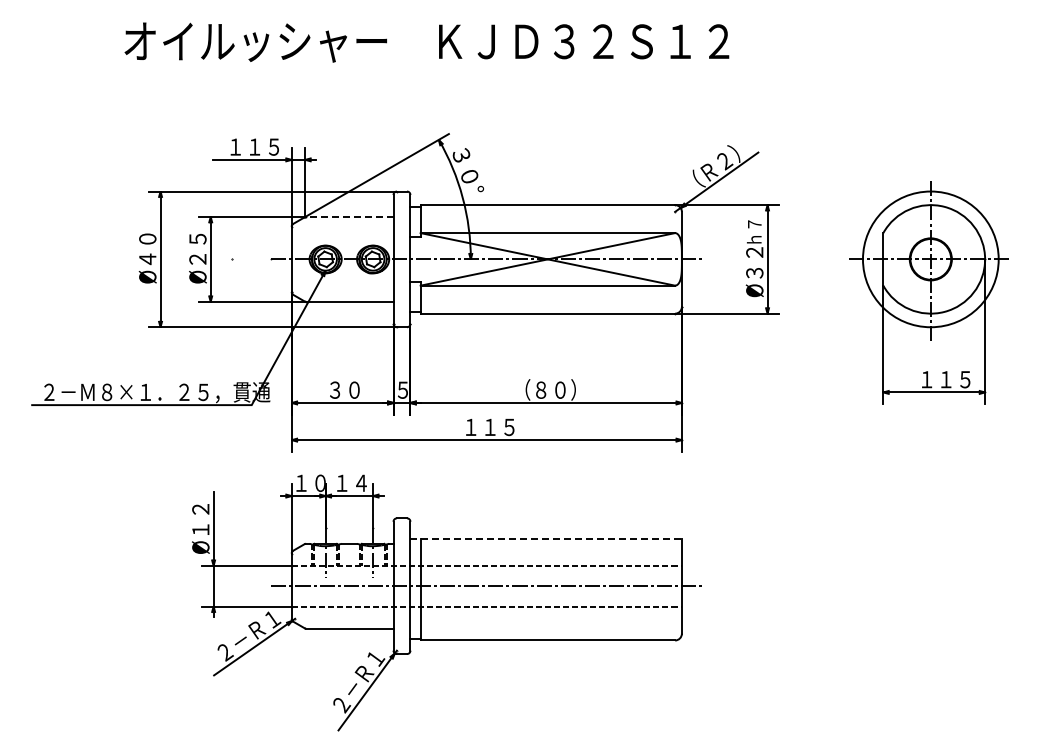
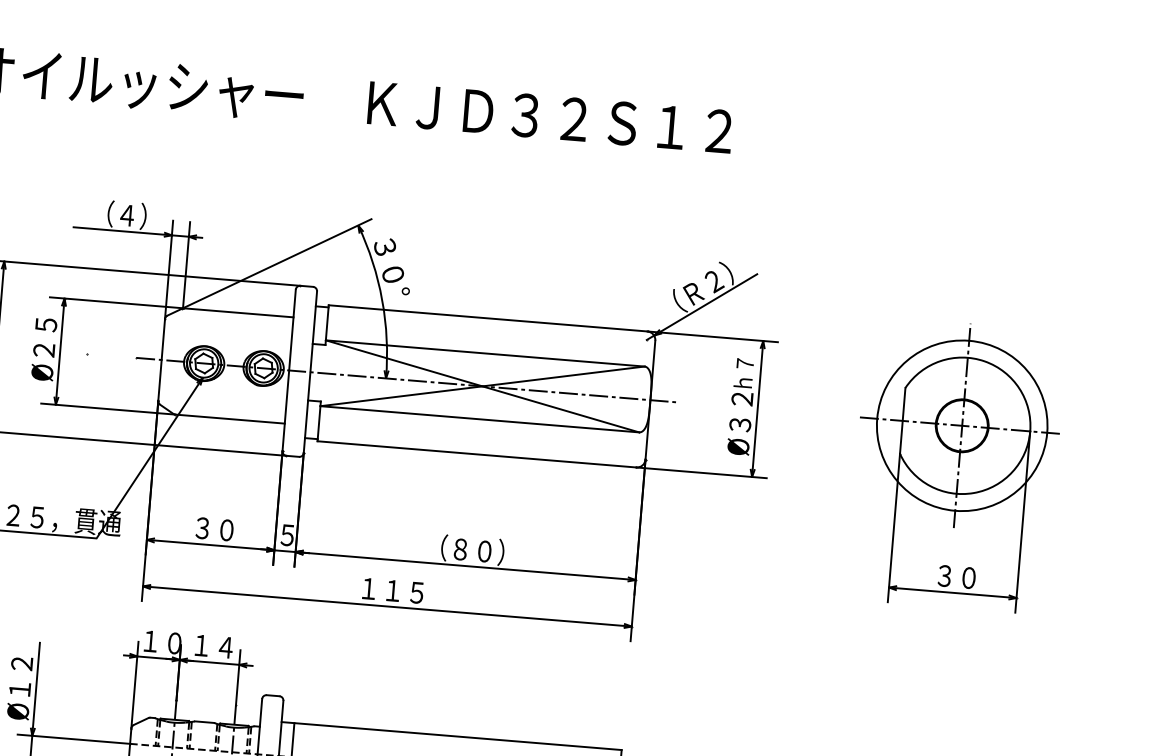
text: (254, 146) -> (126, 214), １１５ -> （４）
line: (349, 216) -> (238, 312), dashed -> solid
text: (945, 379) -> (968, 577), １１５ -> ３０
line: (546, 538) -> (452, 735), dashed -> solid

